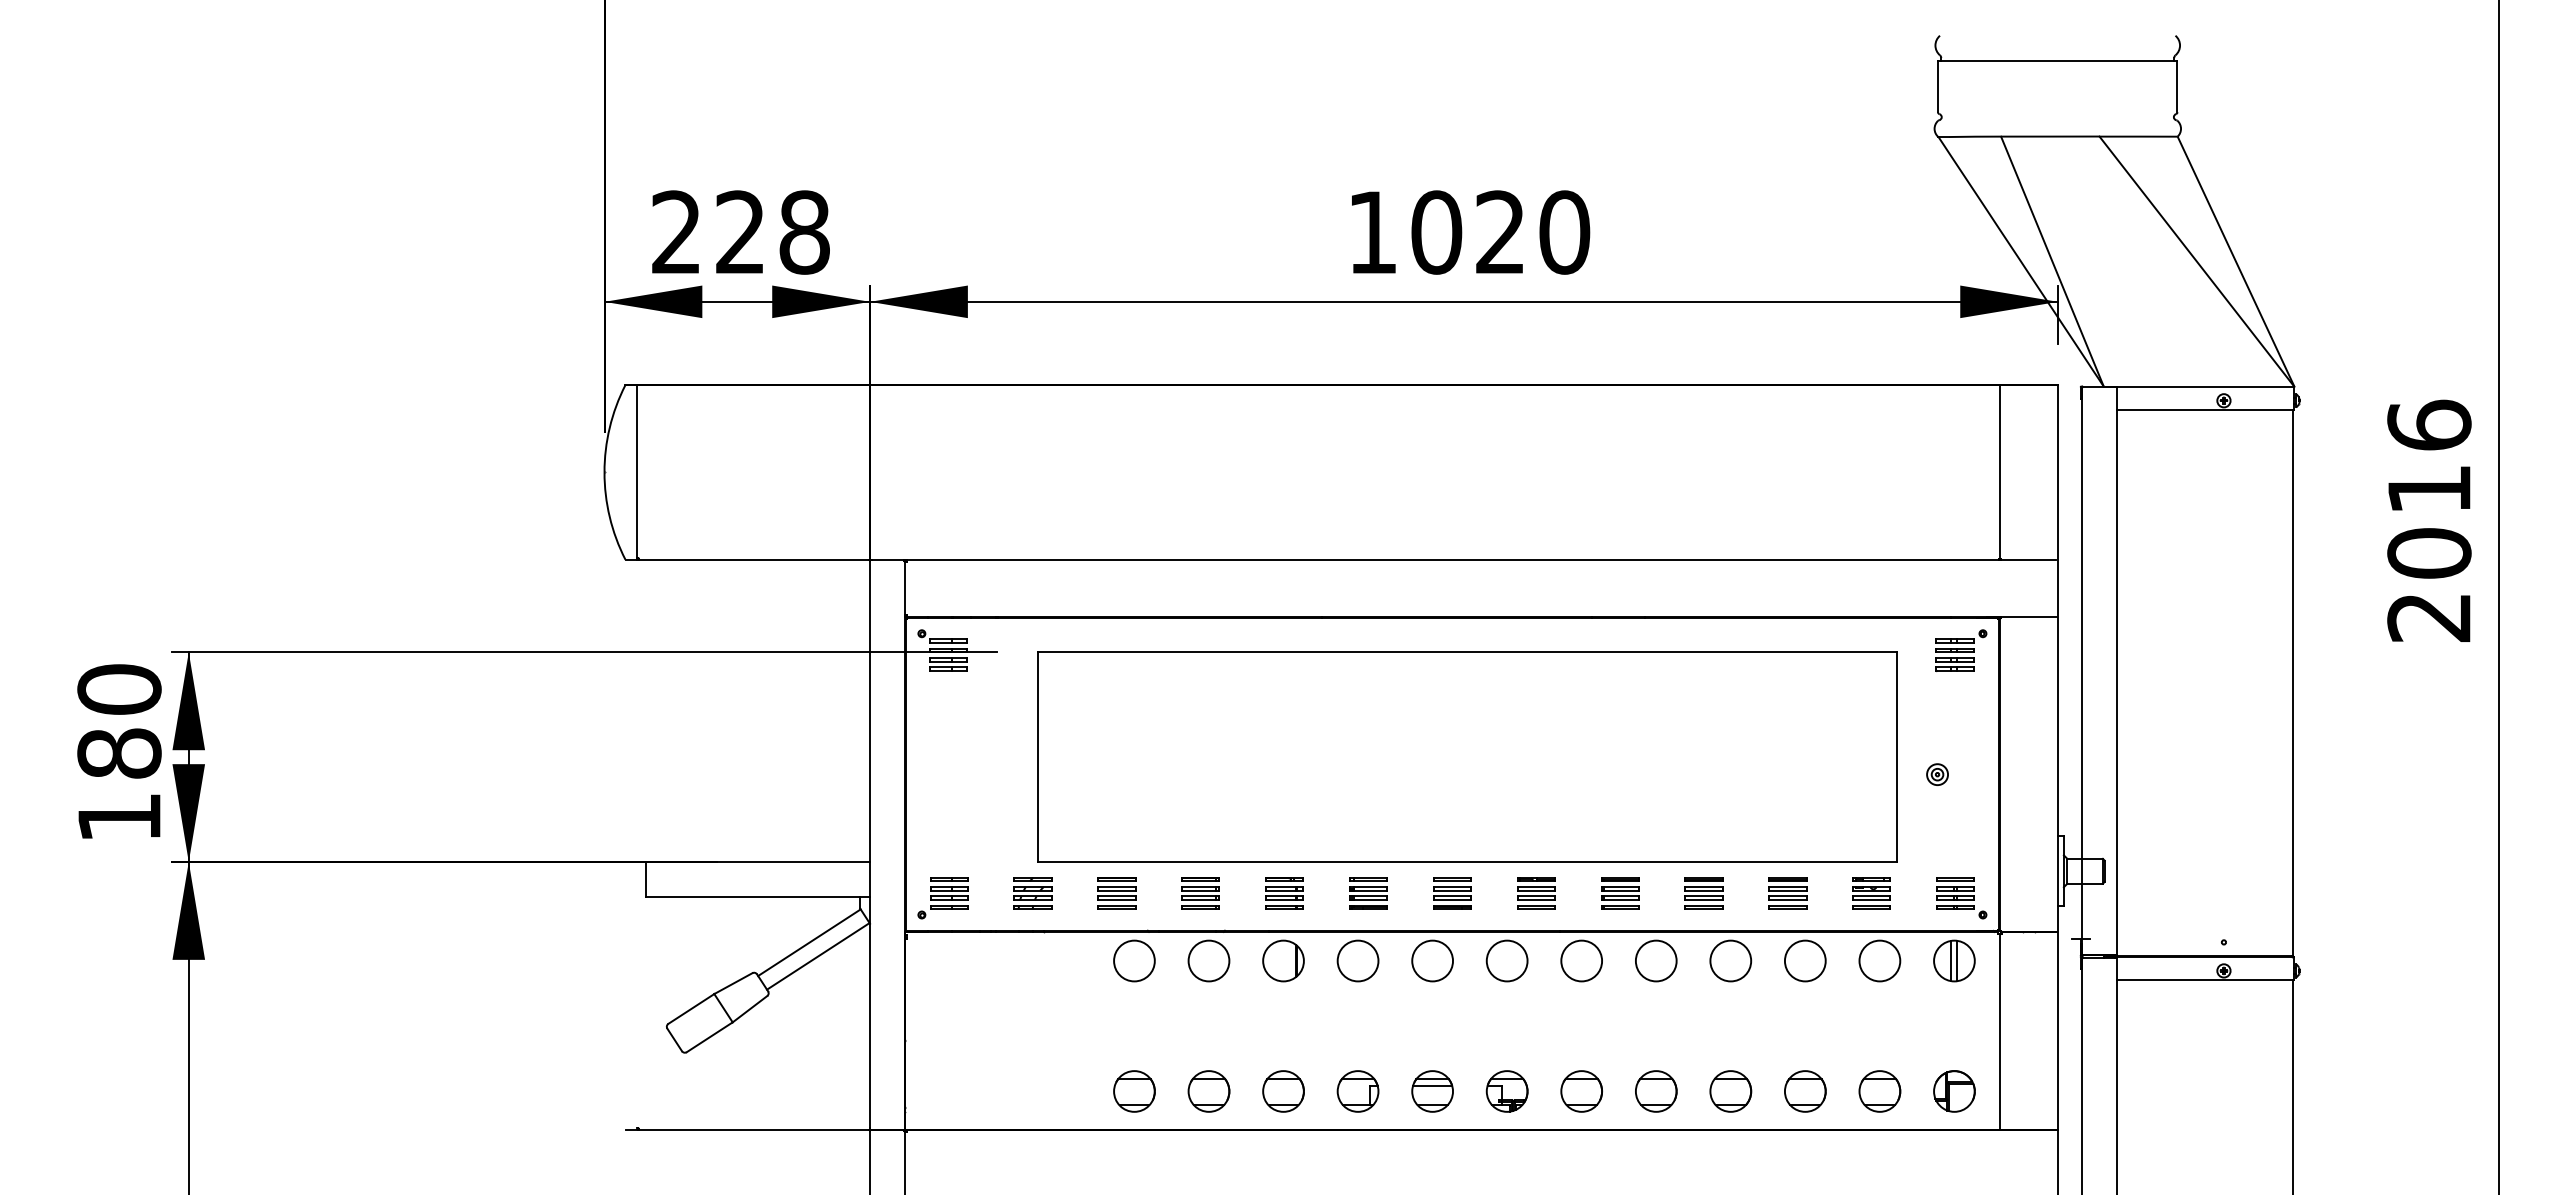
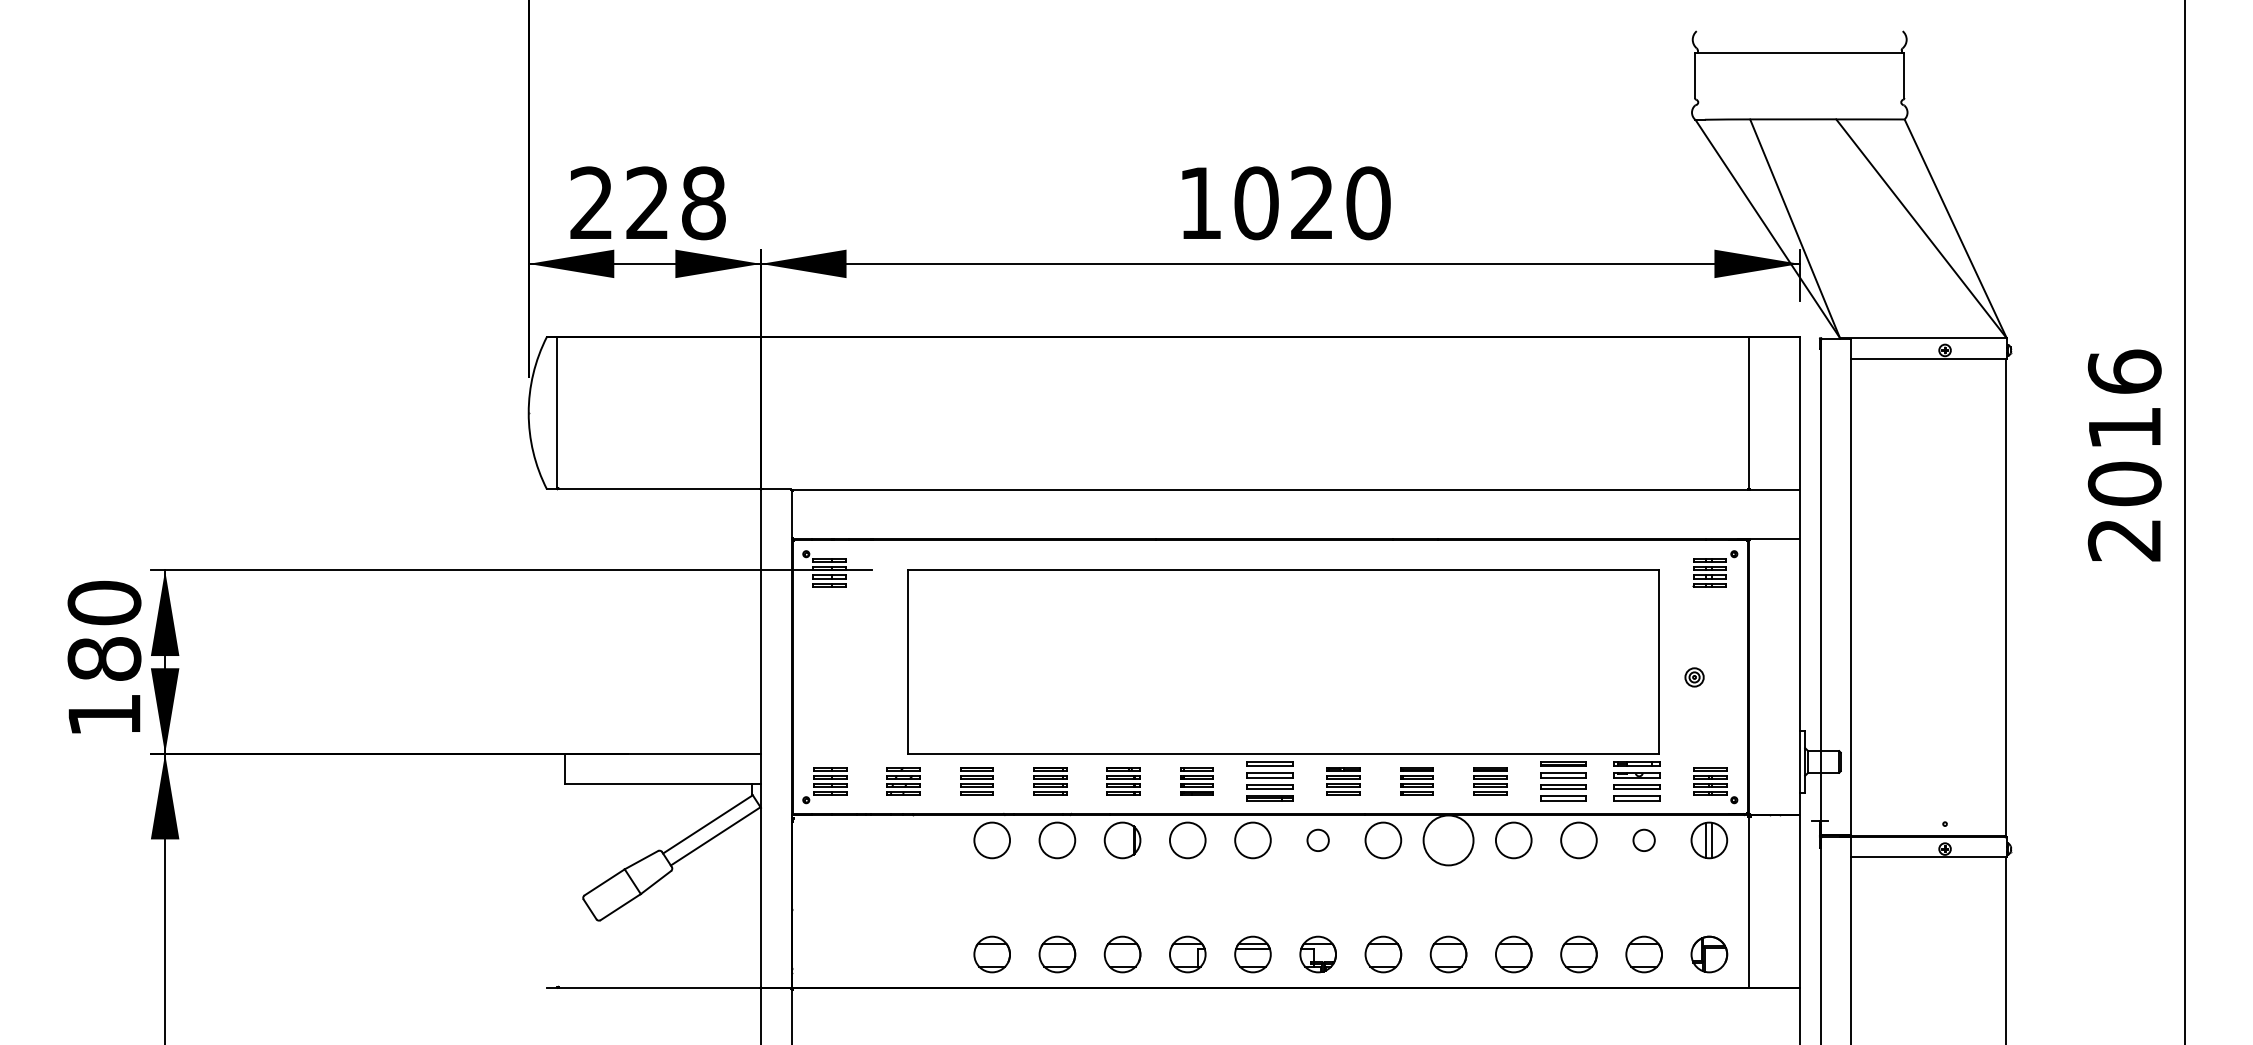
part: (1452, 893) -> (1270, 781), size x1.4
part: (1787, 893) -> (1563, 781), size x1.4
part: (1871, 893) -> (1636, 781), size x1.4
circle: (1506, 960) -> (1317, 839), size x0.6
circle: (1655, 960) -> (1447, 839), size x1.4
circle: (1879, 960) -> (1643, 839), size x0.6

